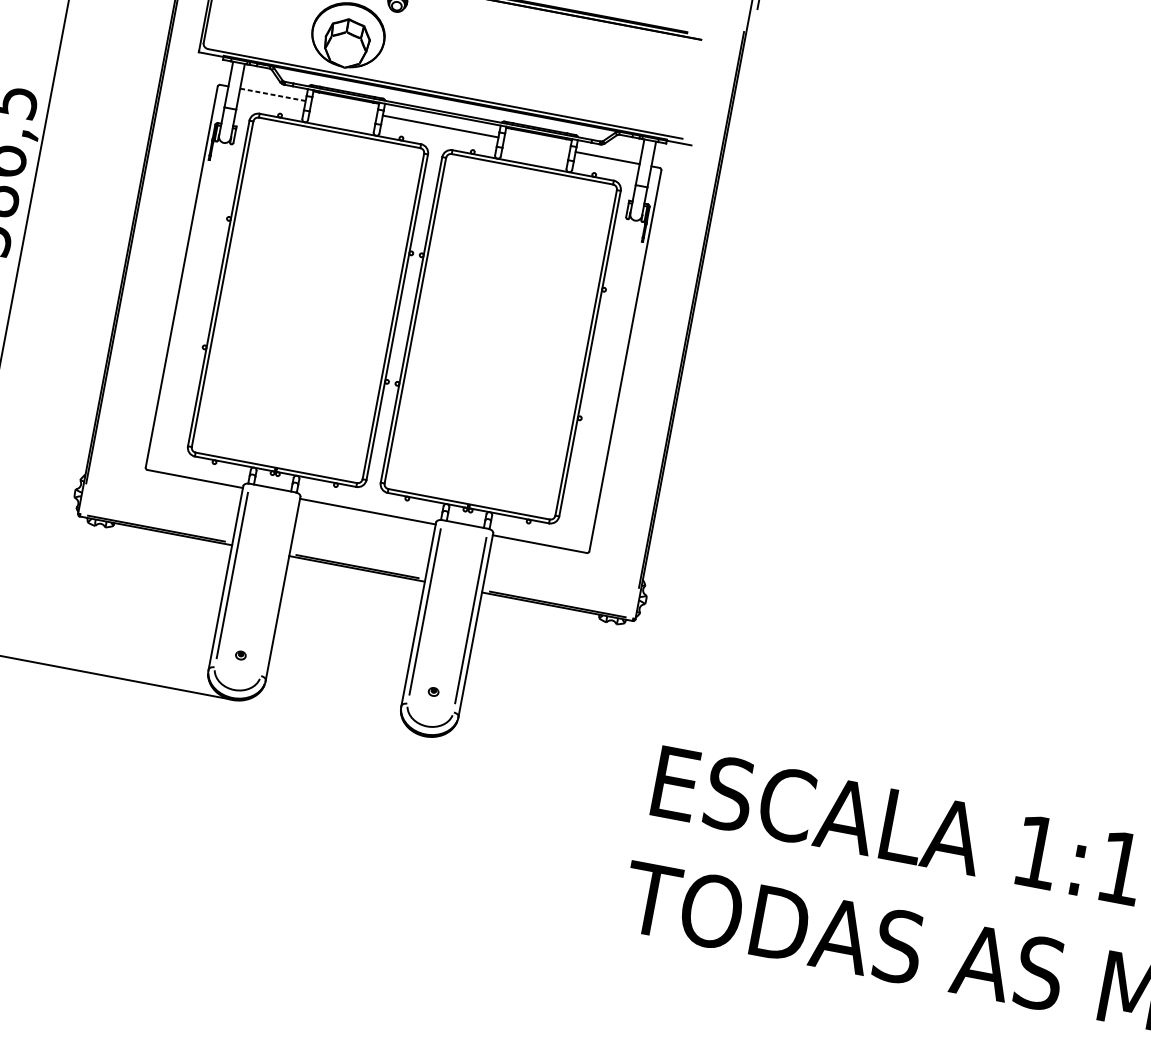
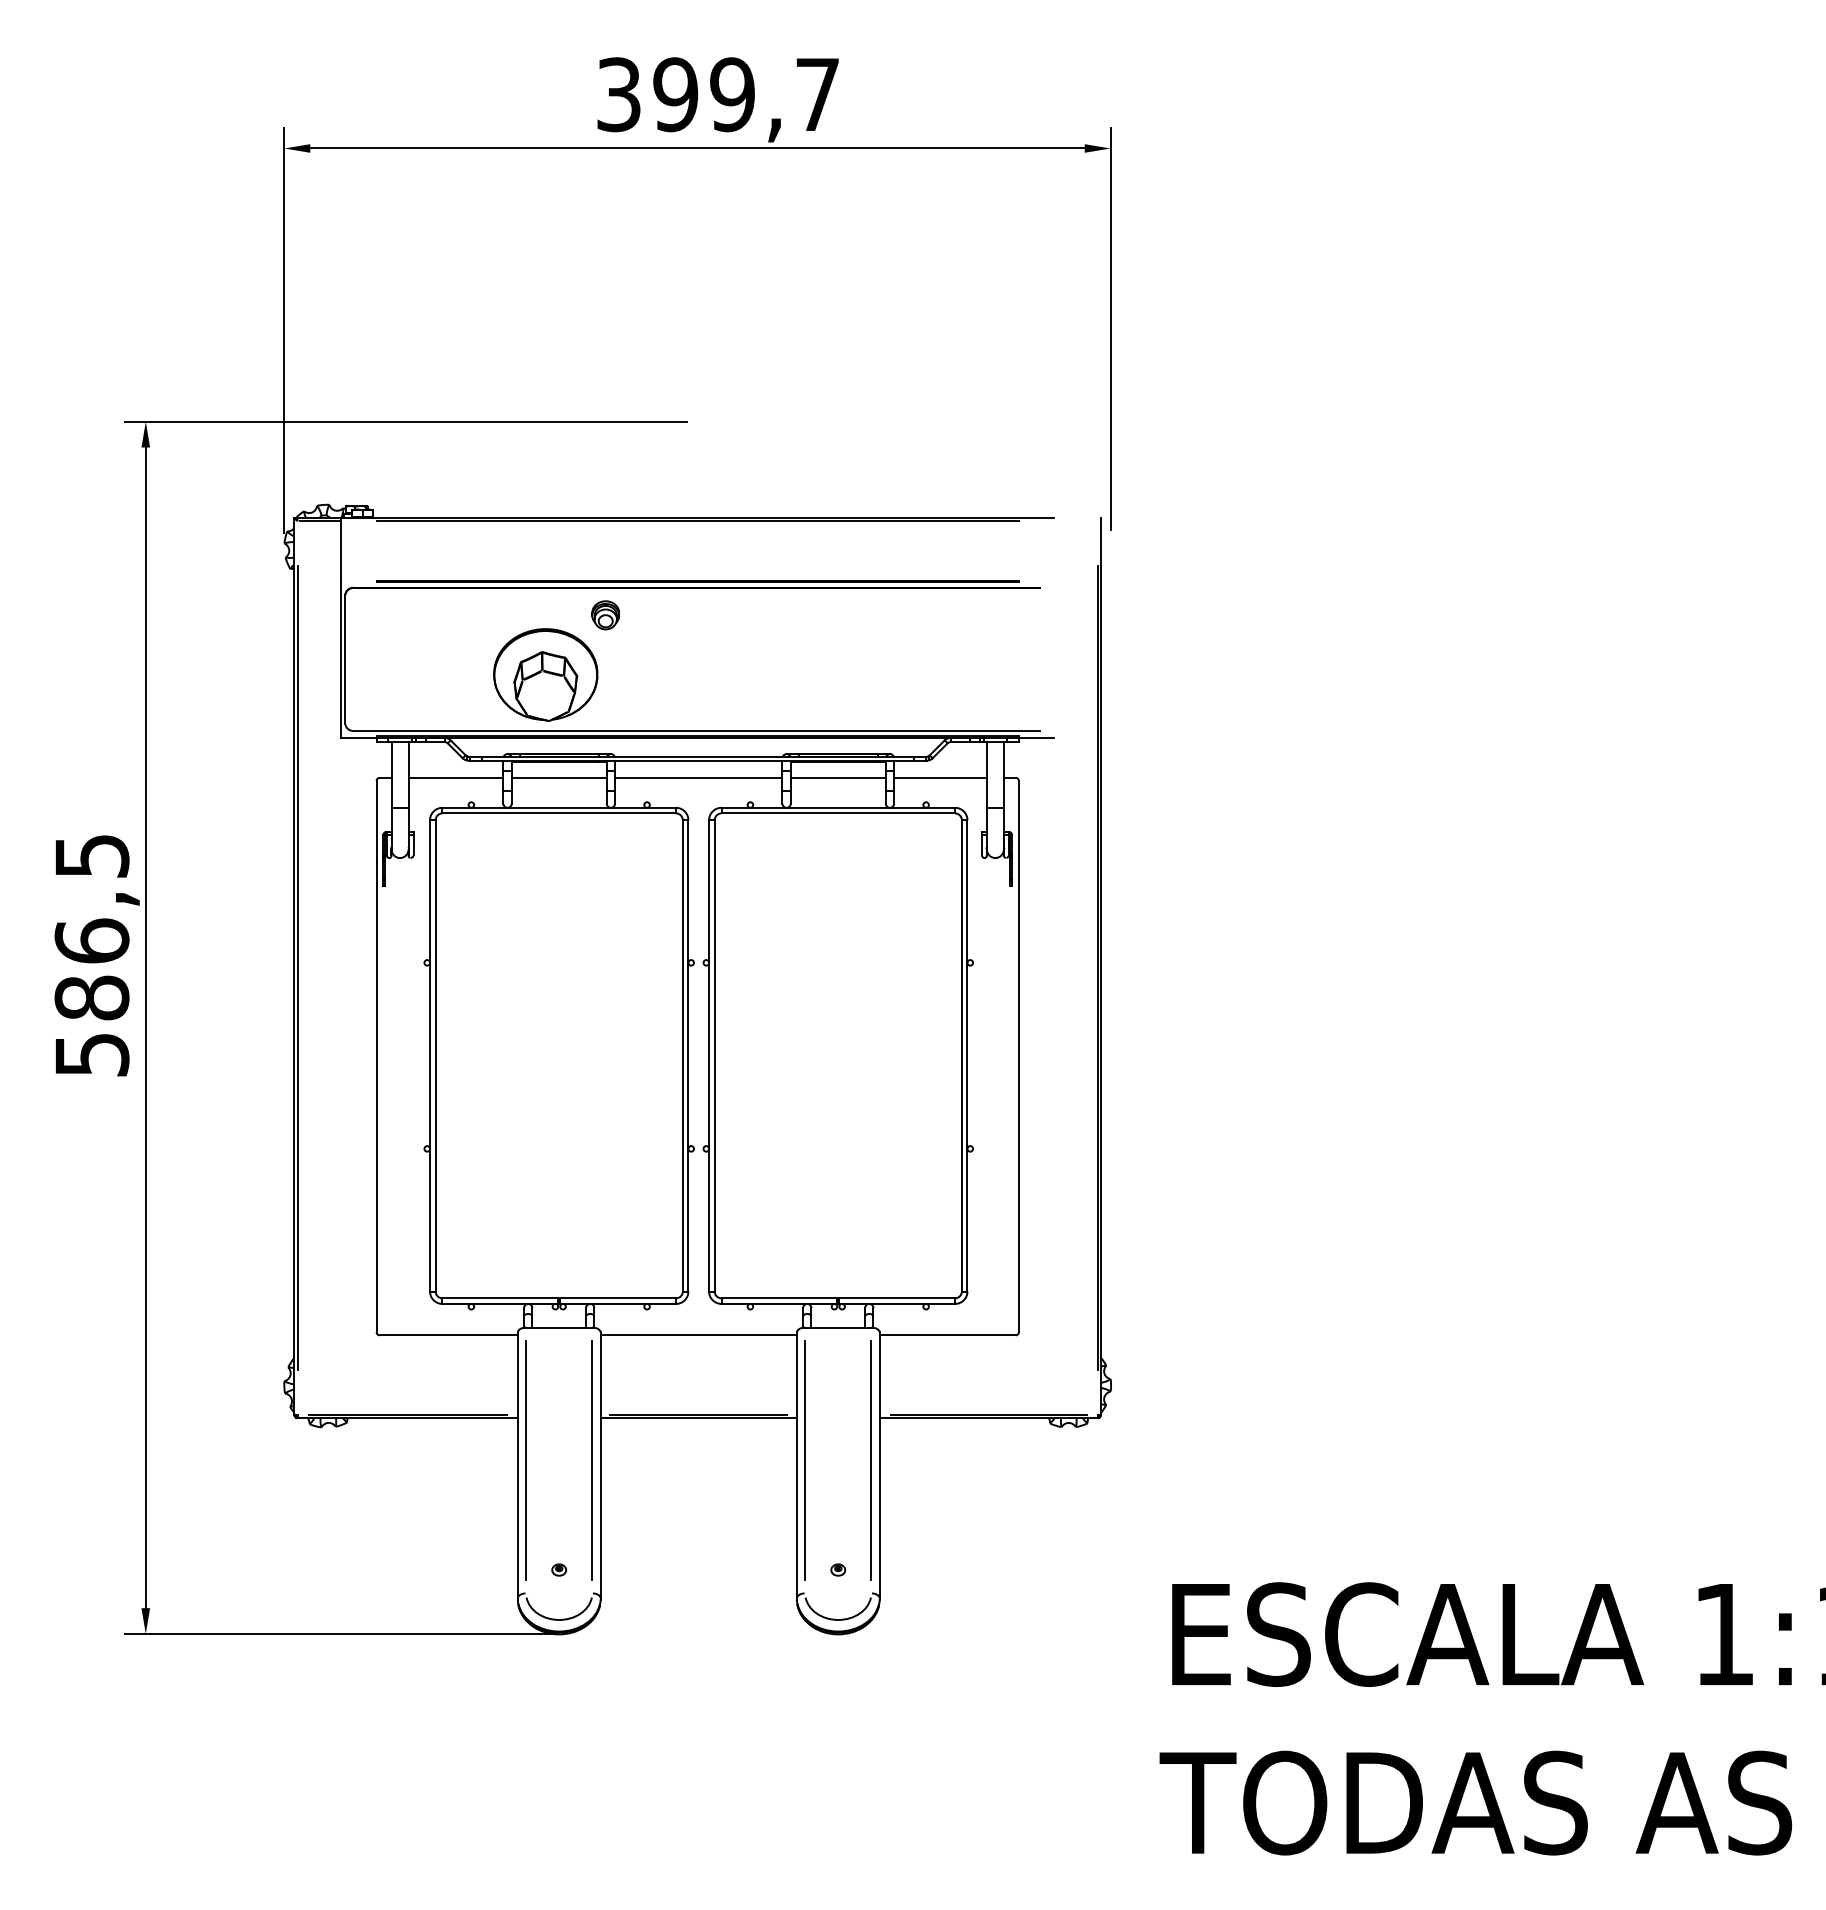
line: (273, 94) -> (456, 777), dashed -> solid
line: (343, 107) -> (558, 777), added
line: (536, 144) -> (837, 777), added
line: (277, 584) -> (591, 1460), added

